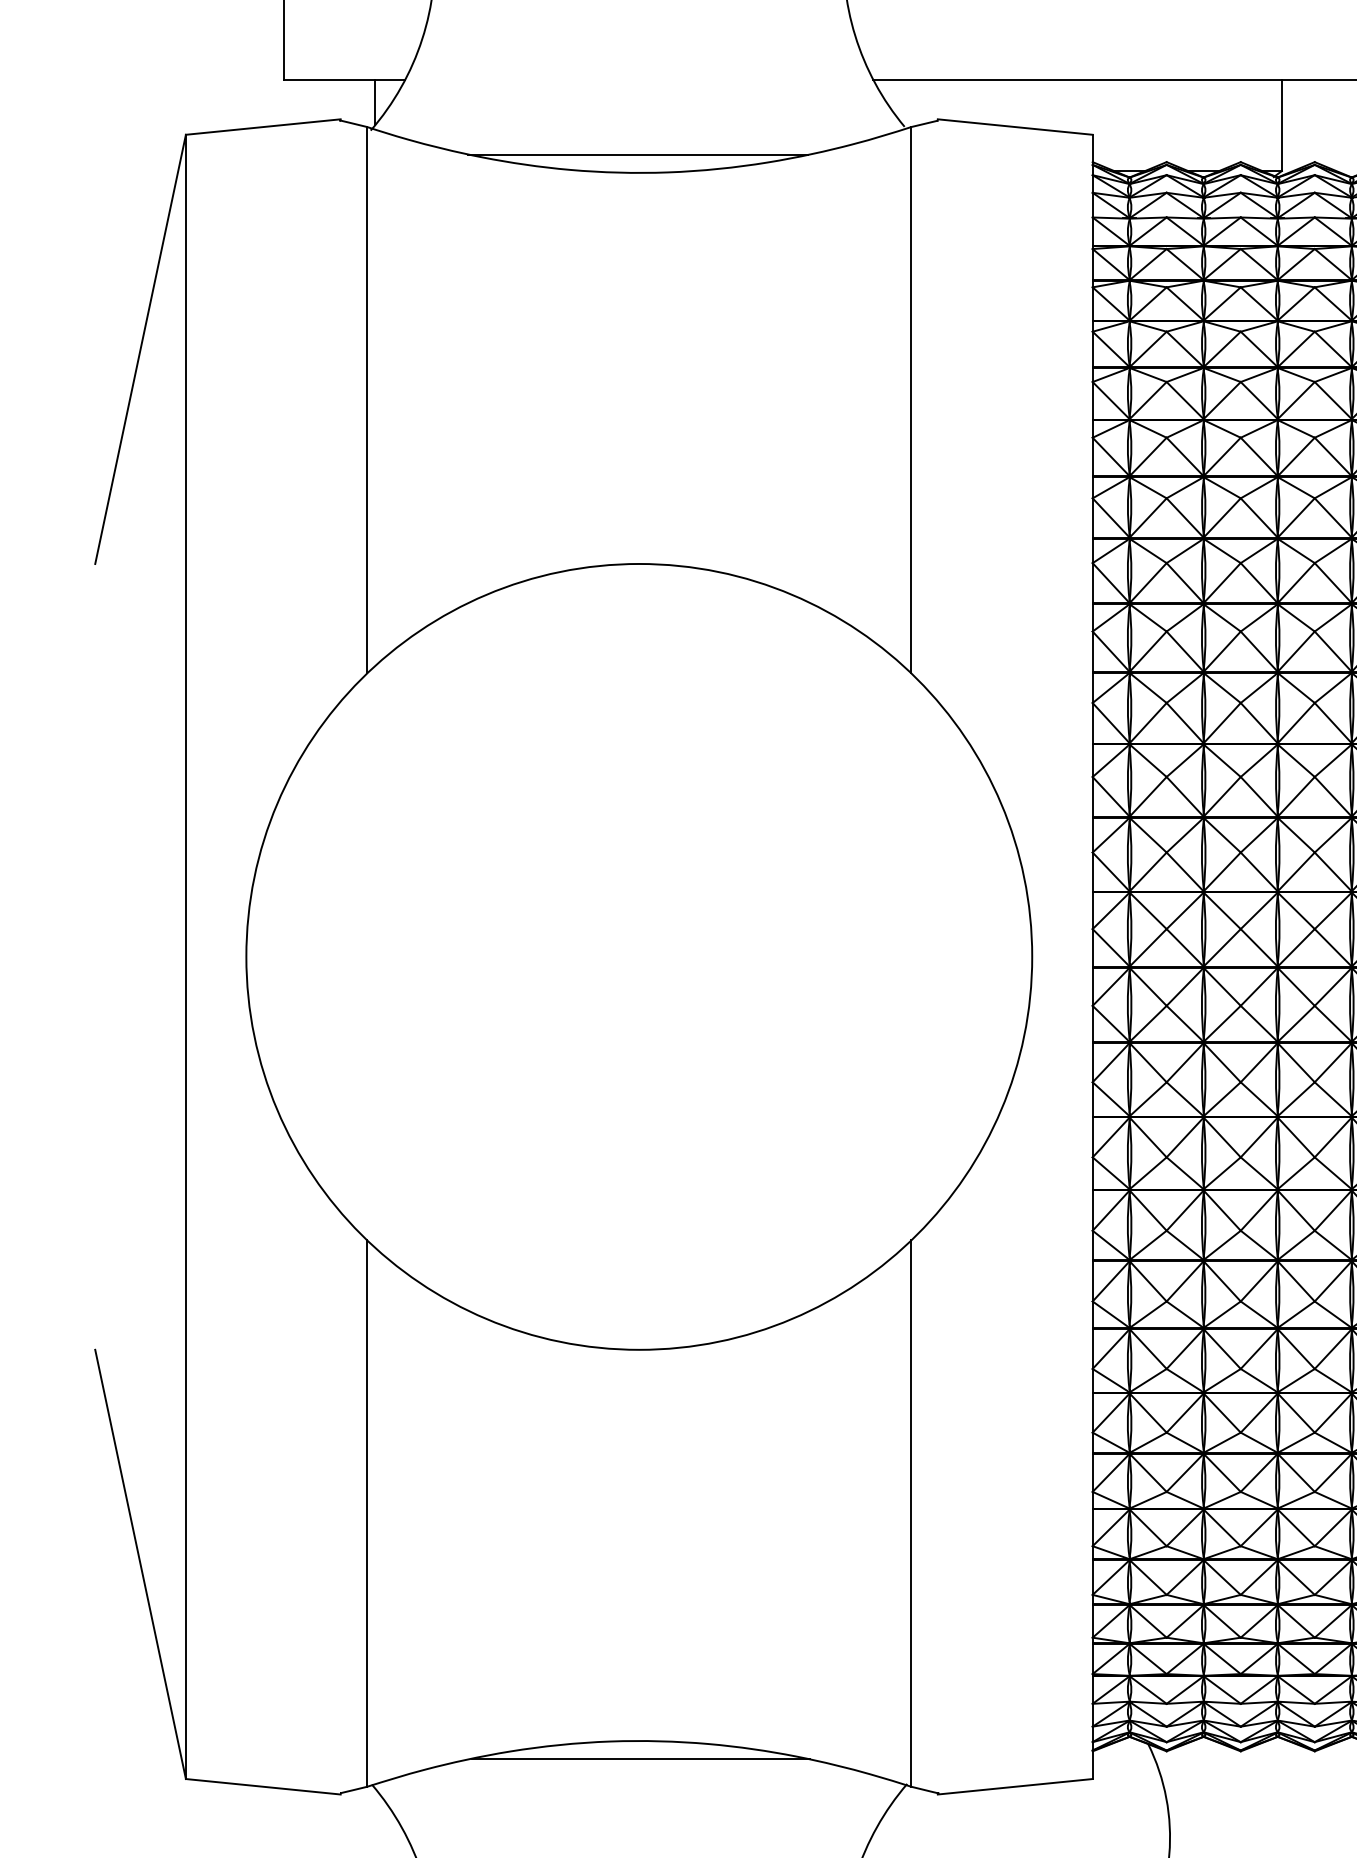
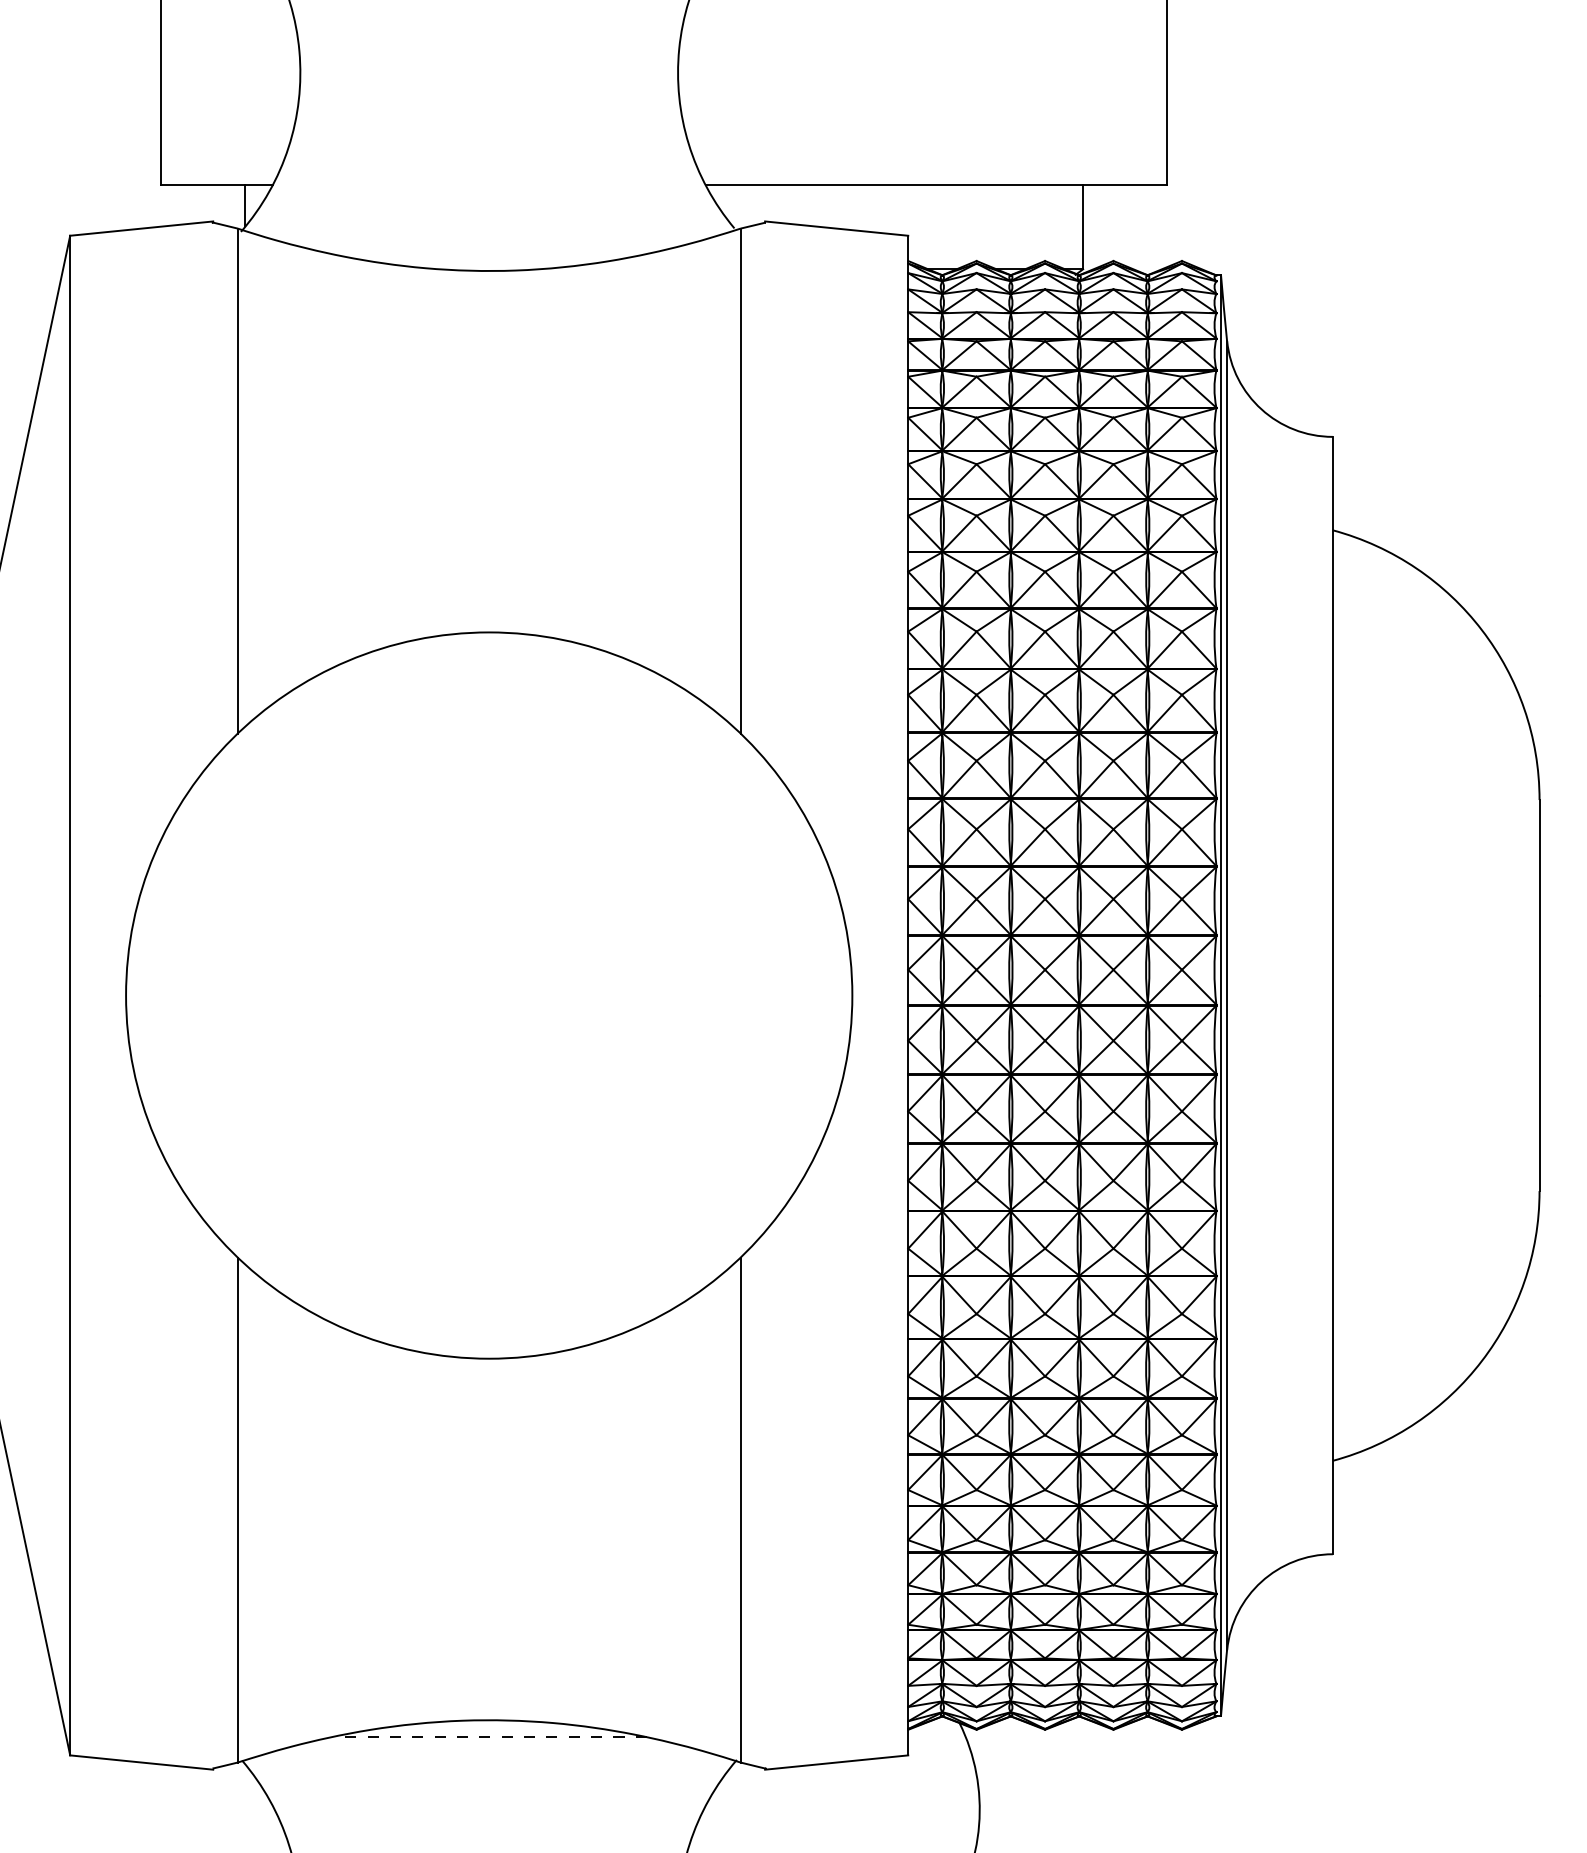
line: (637, 155) -> (487, 254), removed
line: (640, 1759) -> (490, 1737), solid -> dashed

